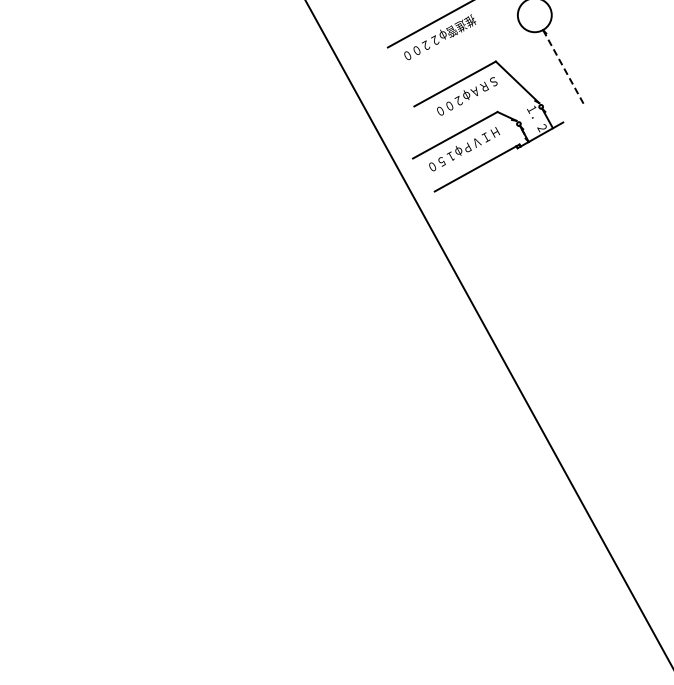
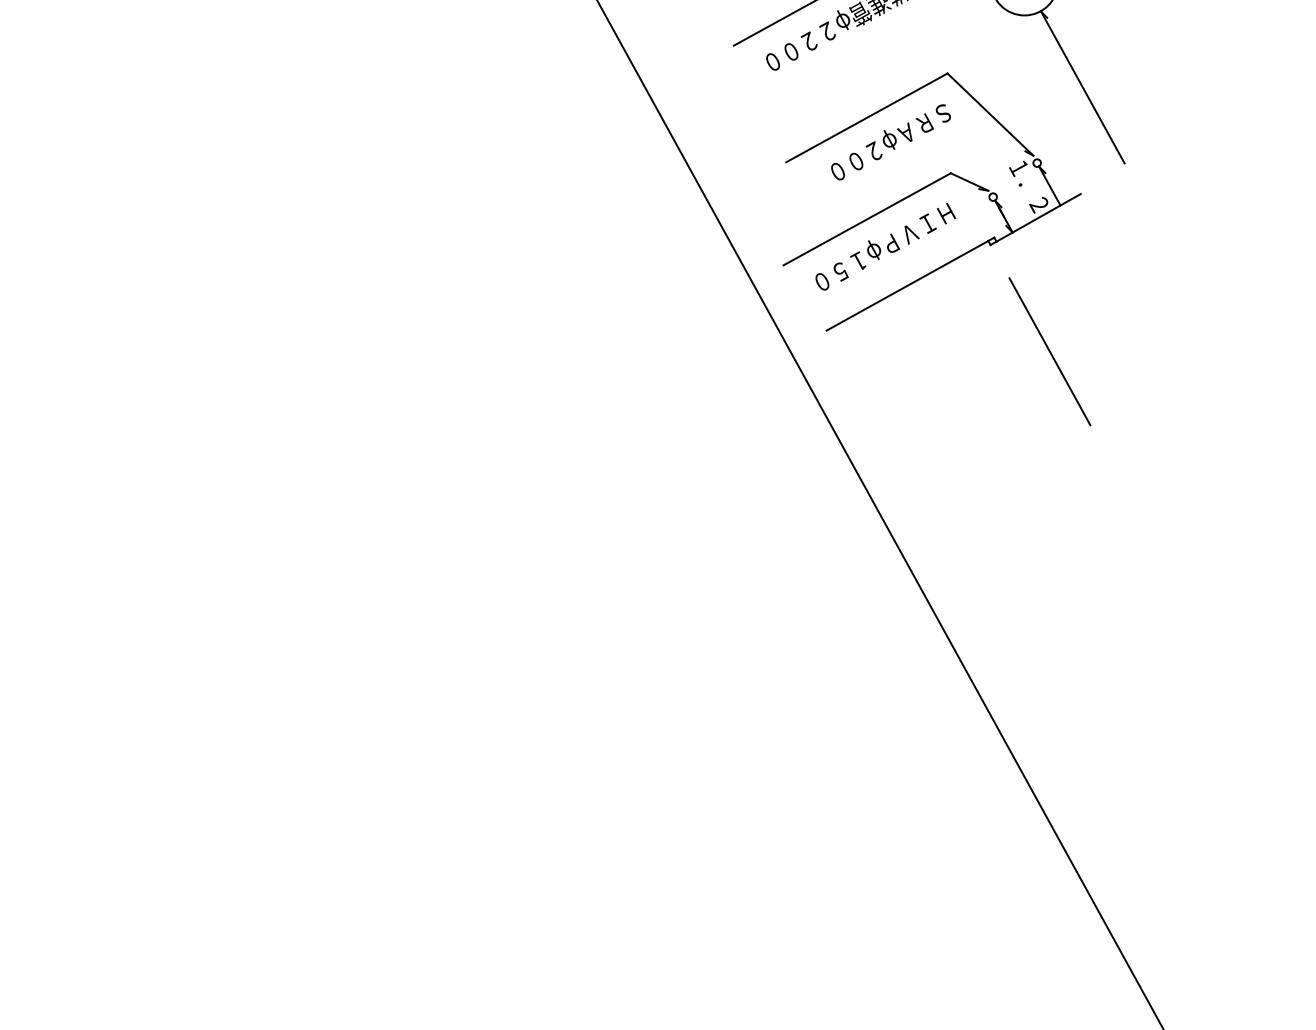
line: (564, 68) -> (1083, 87), dashed -> solid
line: (547, 202) -> (1049, 352), added

